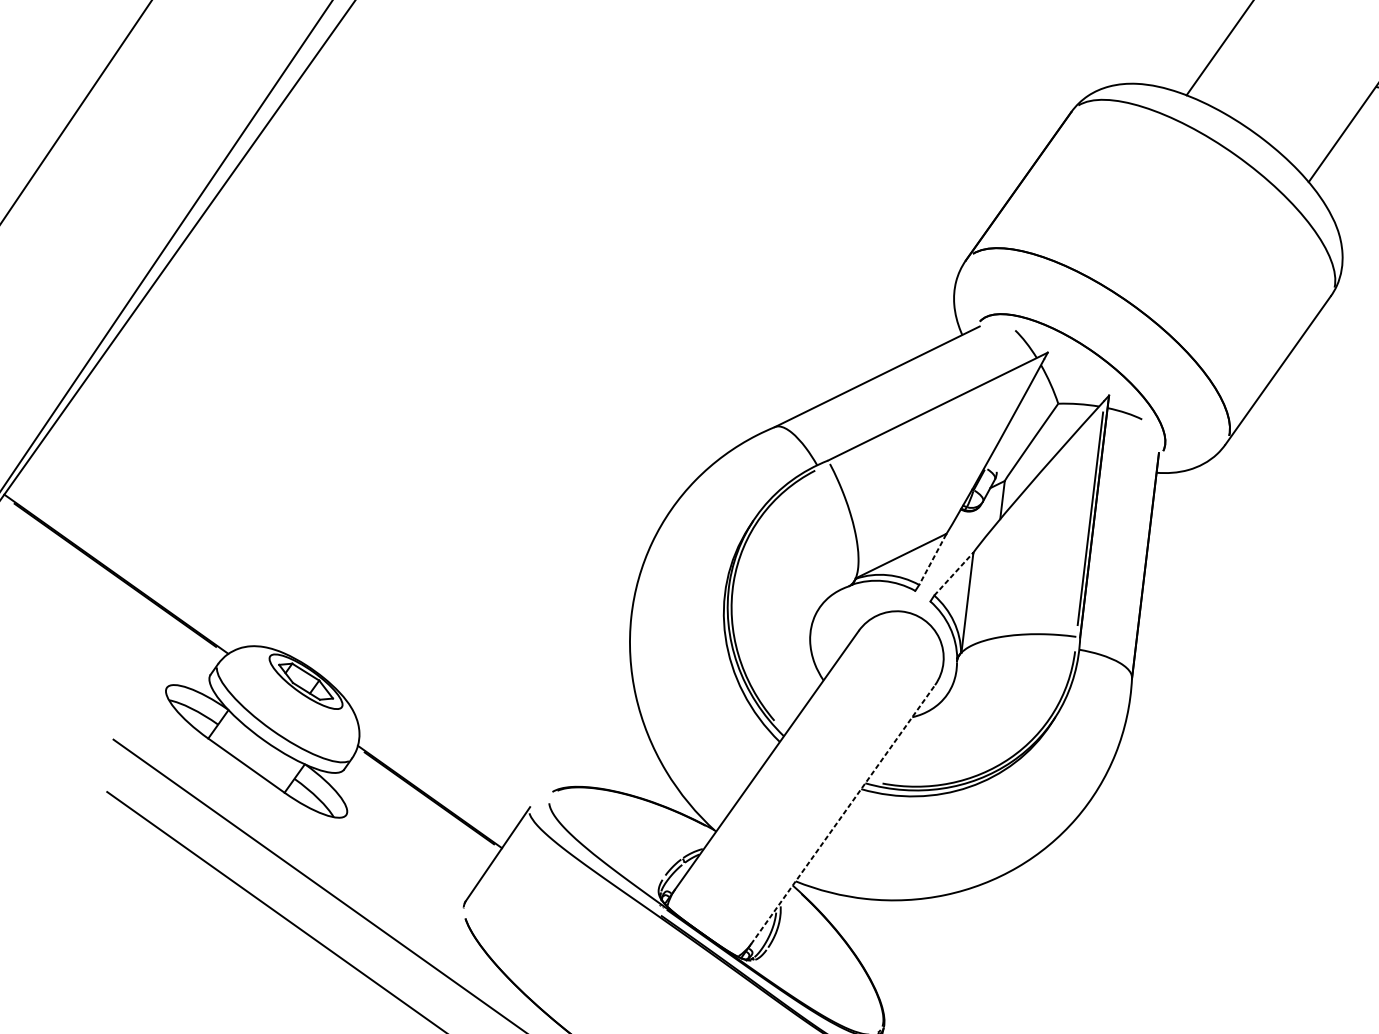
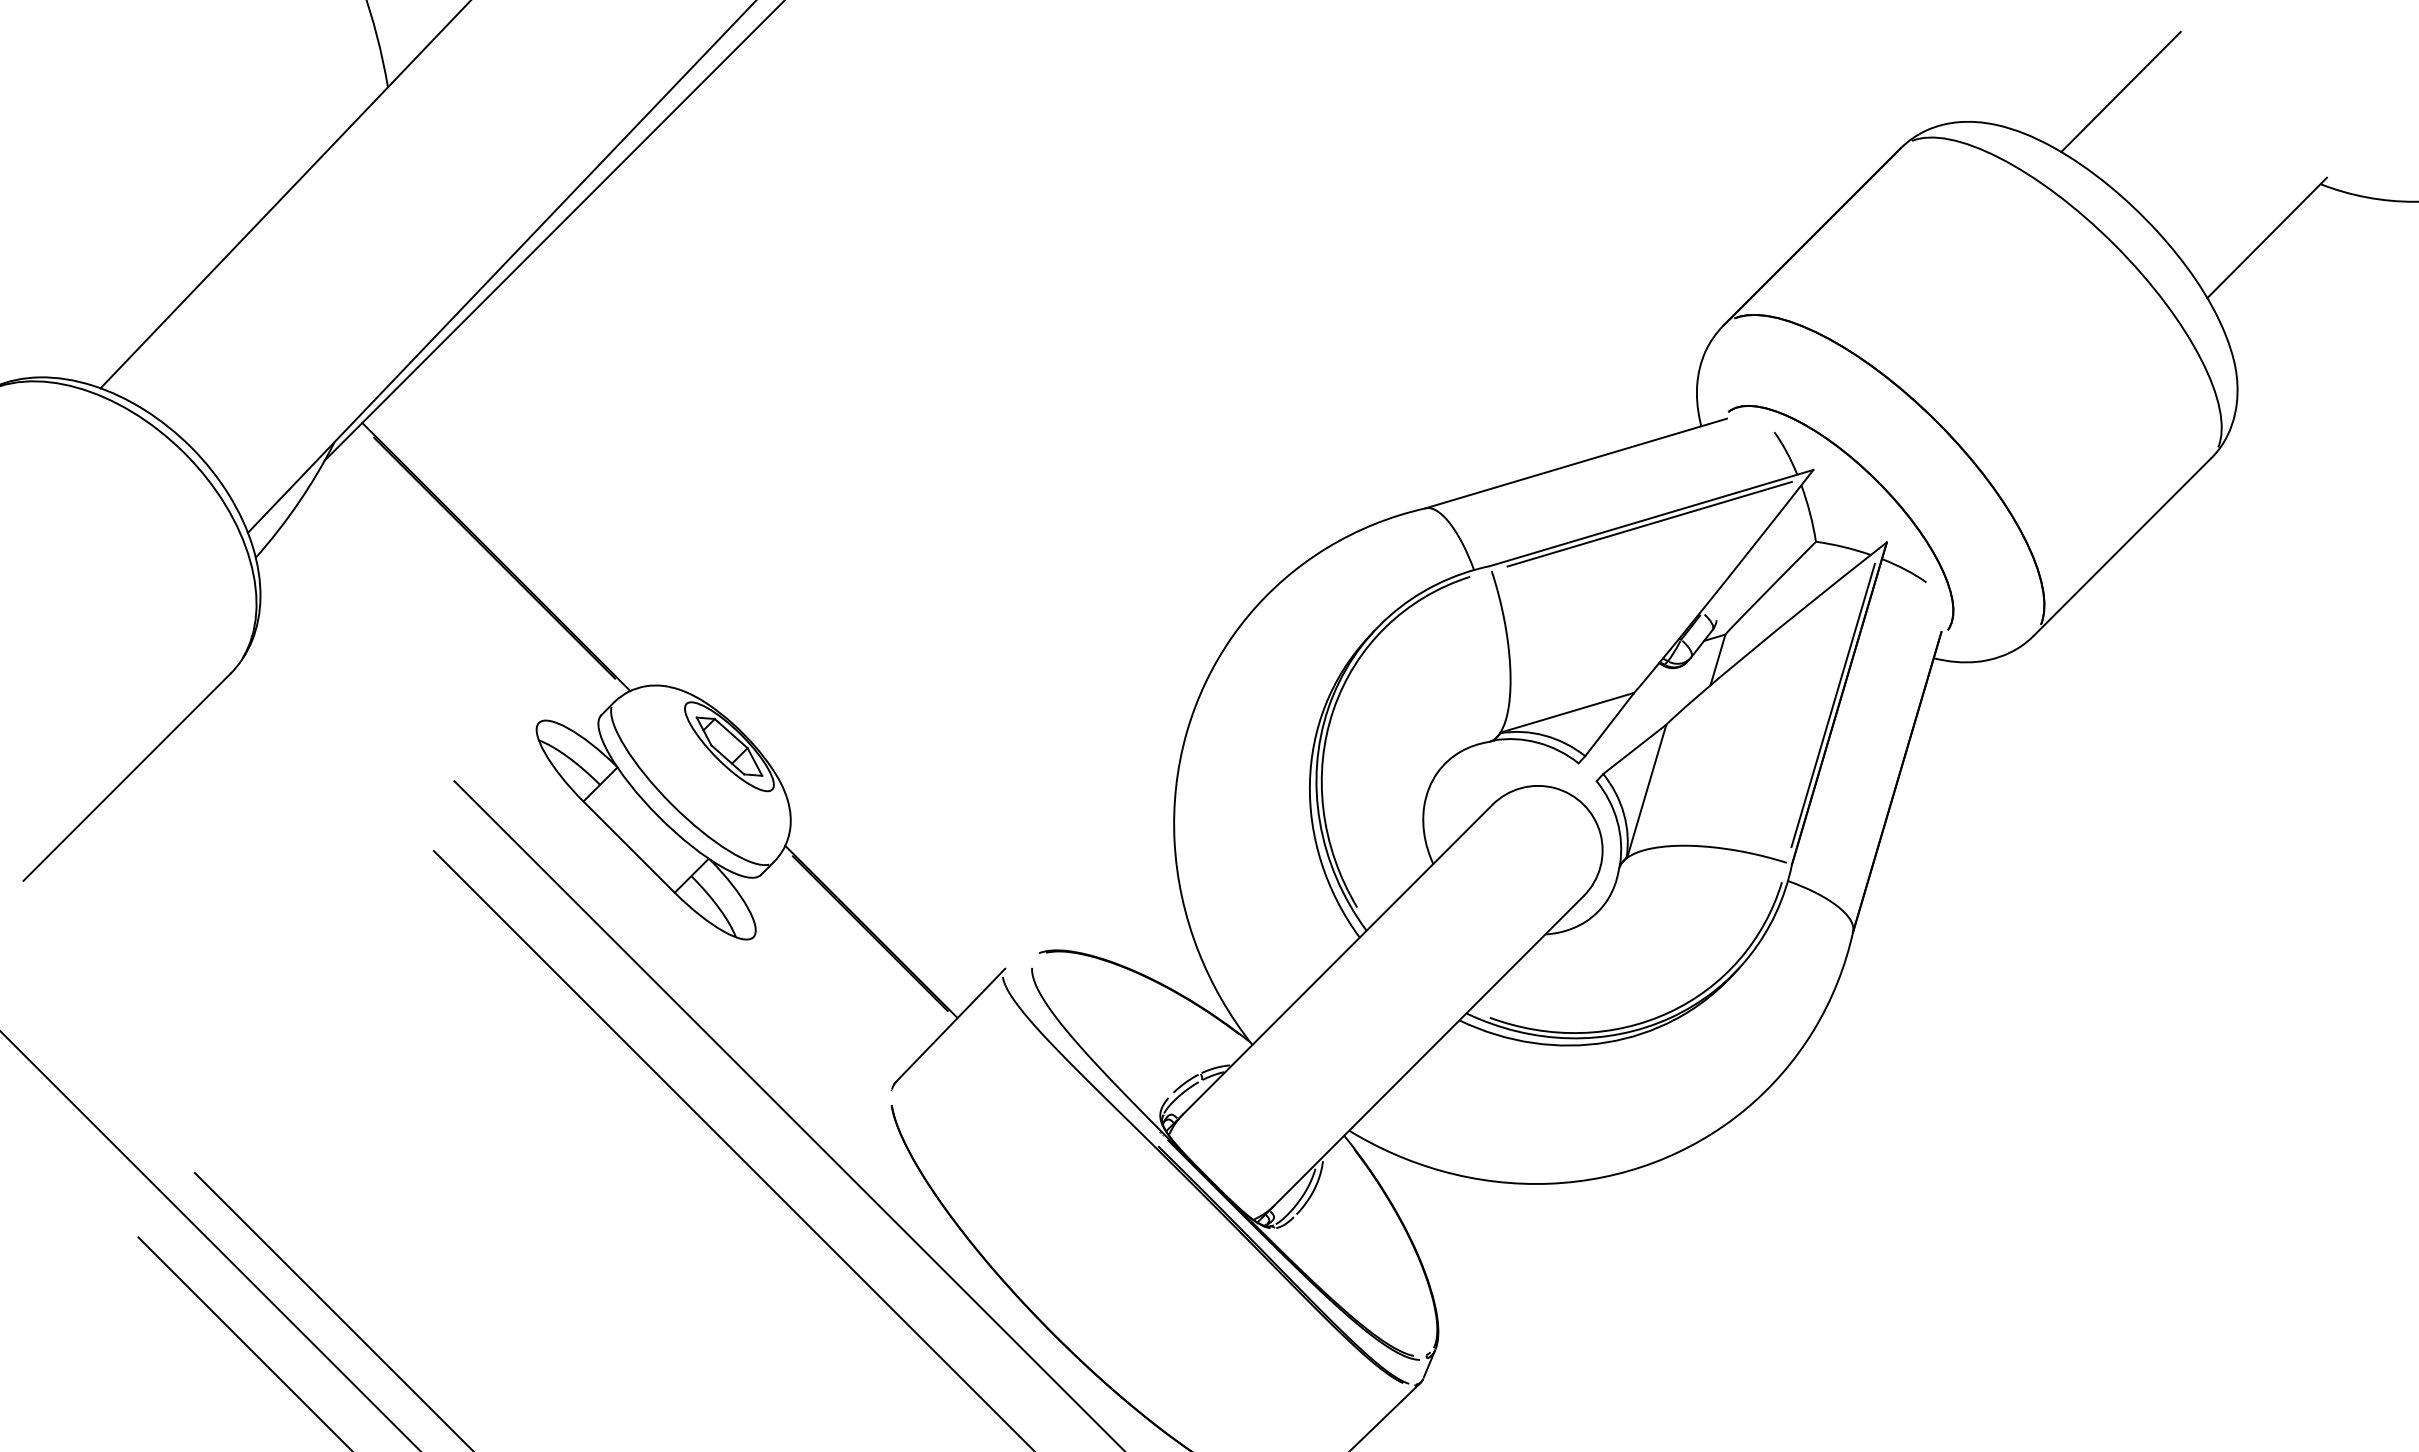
line: (937, 410) -> (1649, 523), added
line: (932, 559) -> (1609, 724), dashed -> solid
line: (953, 574) -> (1634, 749), dashed -> solid
line: (843, 814) -> (1429, 1050), dashed -> solid

